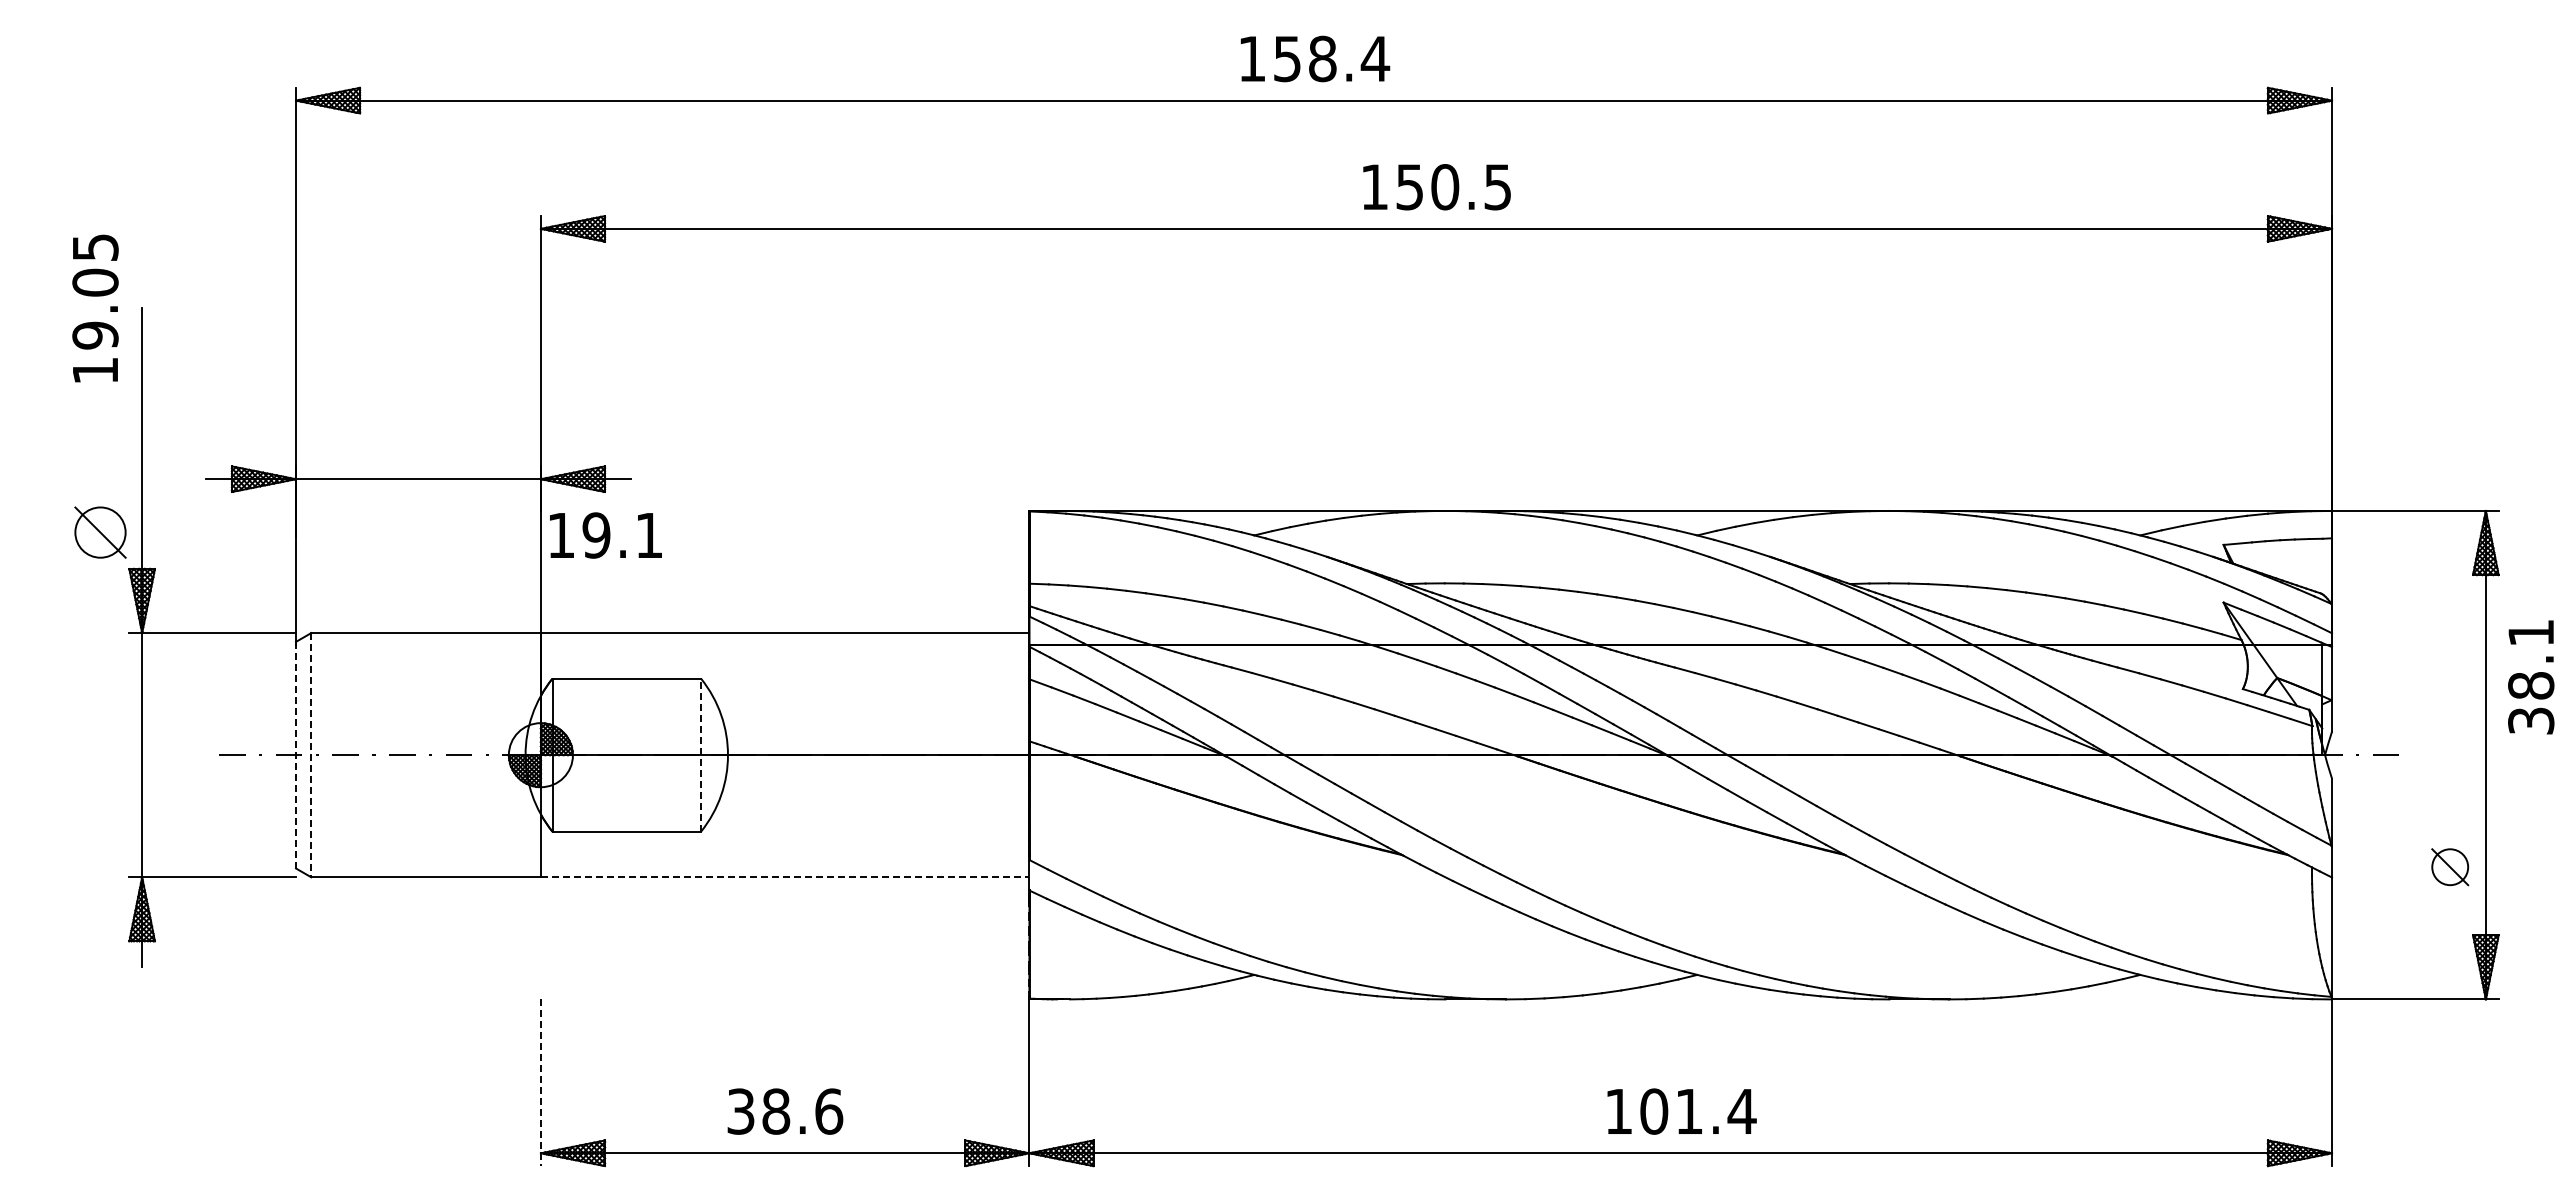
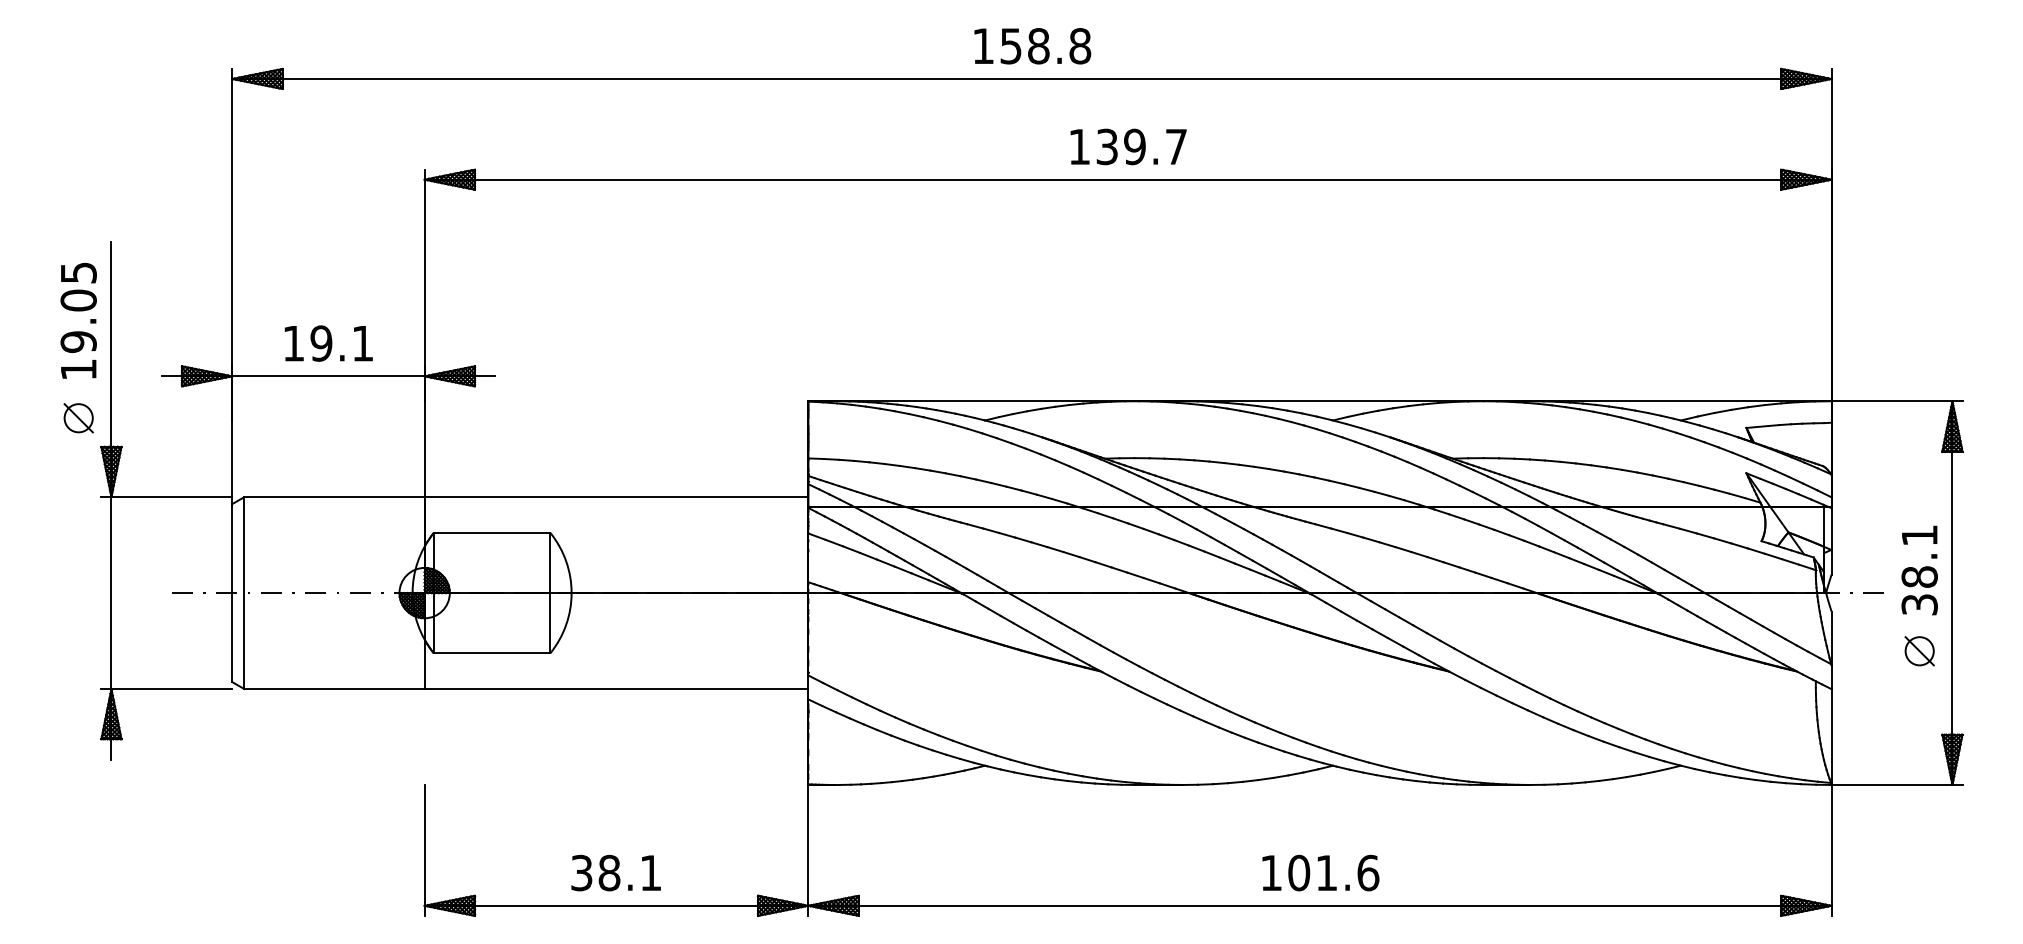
text: (1375, 58) -> (1080, 45), 158.4 -> 158.8
text: (1453, 187) -> (1141, 147), 150.5 -> 139.7
text: (95, 308) -> (78, 320), moved
part: (100, 532) -> (78, 418), size x0.71
text: (605, 535) -> (328, 343), moved
text: (2531, 677) -> (1919, 570), moved
line: (296, 755) -> (232, 593), dashed -> solid
line: (311, 755) -> (244, 593), dashed -> solid
line: (701, 755) -> (550, 593), dashed -> solid
part: (2450, 867) -> (1919, 651), moved
line: (785, 877) -> (616, 689), dashed -> solid
line: (540, 1083) -> (424, 851), dashed -> solid
text: (829, 1111) -> (651, 872), 38.6 -> 38.1
text: (1741, 1111) -> (1367, 872), 101.4 -> 101.6

